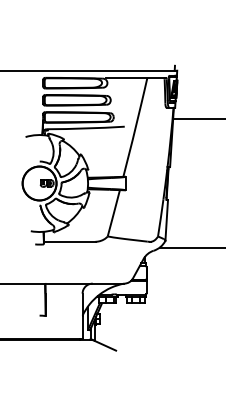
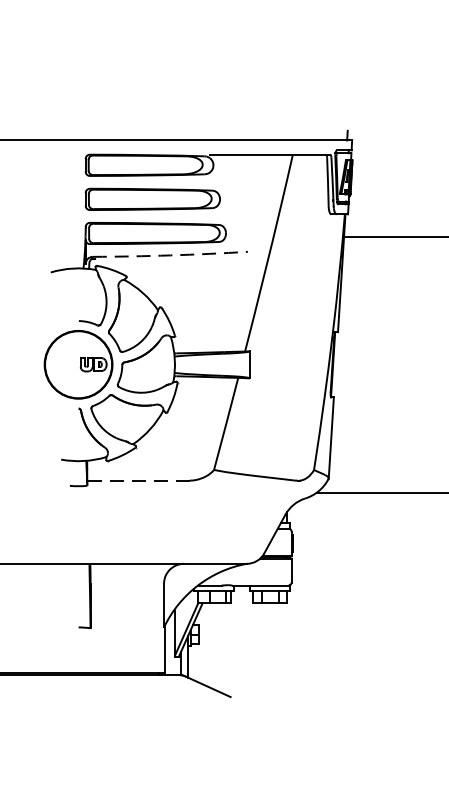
arc: (85, 128) -> (169, 255), solid -> dashed
line: (69, 241) -> (138, 480), solid -> dashed

